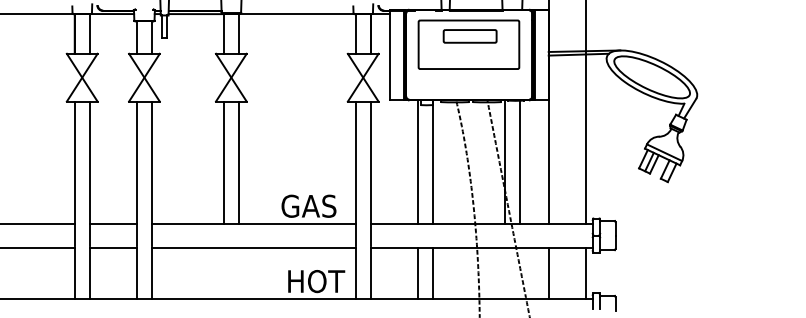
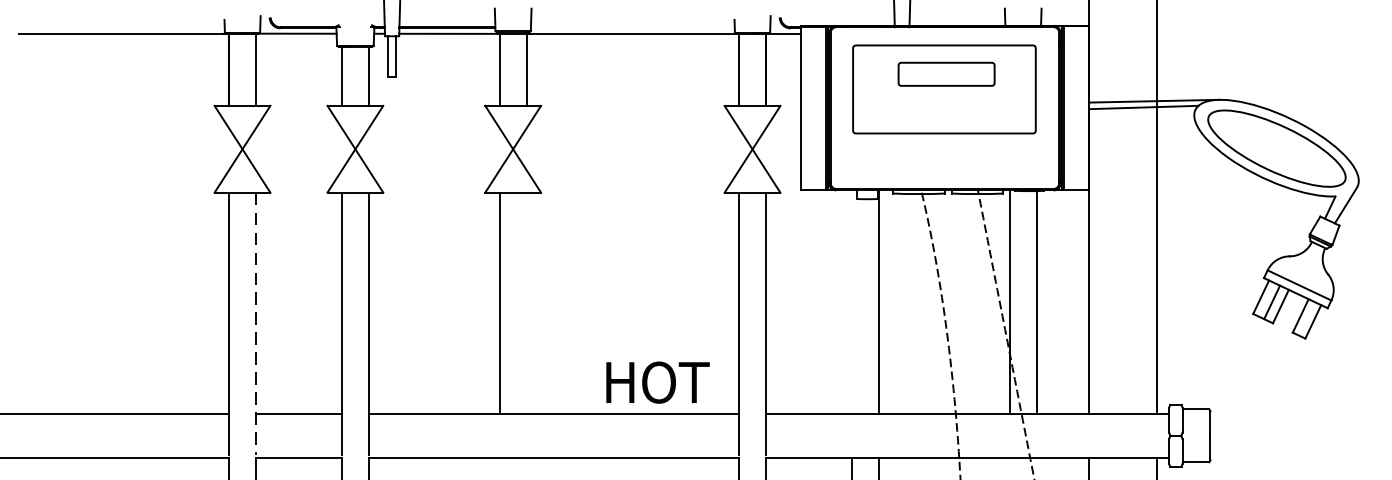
line: (417, 161) -> (851, 301), removed
line: (238, 162) -> (526, 303), removed
line: (89, 174) -> (255, 324), solid -> dashed
text: (310, 205) -> (656, 381), GAS -> HOT

